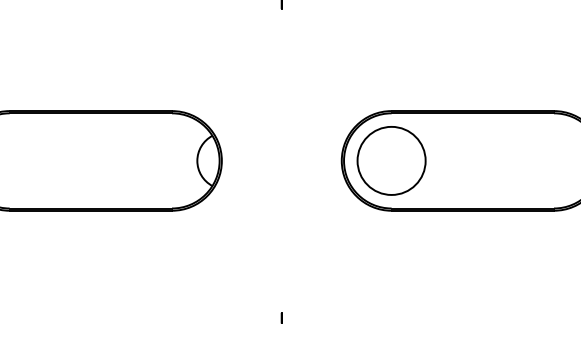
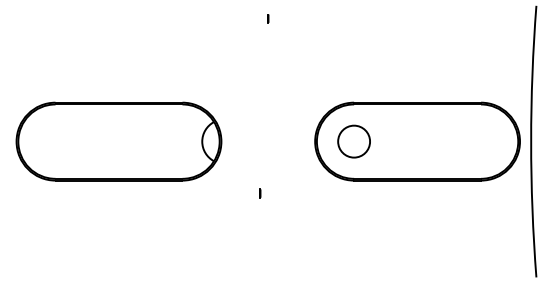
circle: (390, 160) -> (353, 141), size x0.6
part: (282, 318) -> (260, 193), moved

